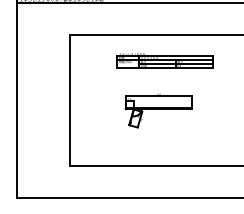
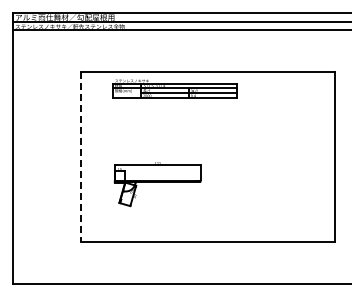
part: (164, 60) -> (174, 88), moved
line: (69, 100) -> (80, 156), solid -> dashed
part: (158, 110) -> (157, 184), moved

